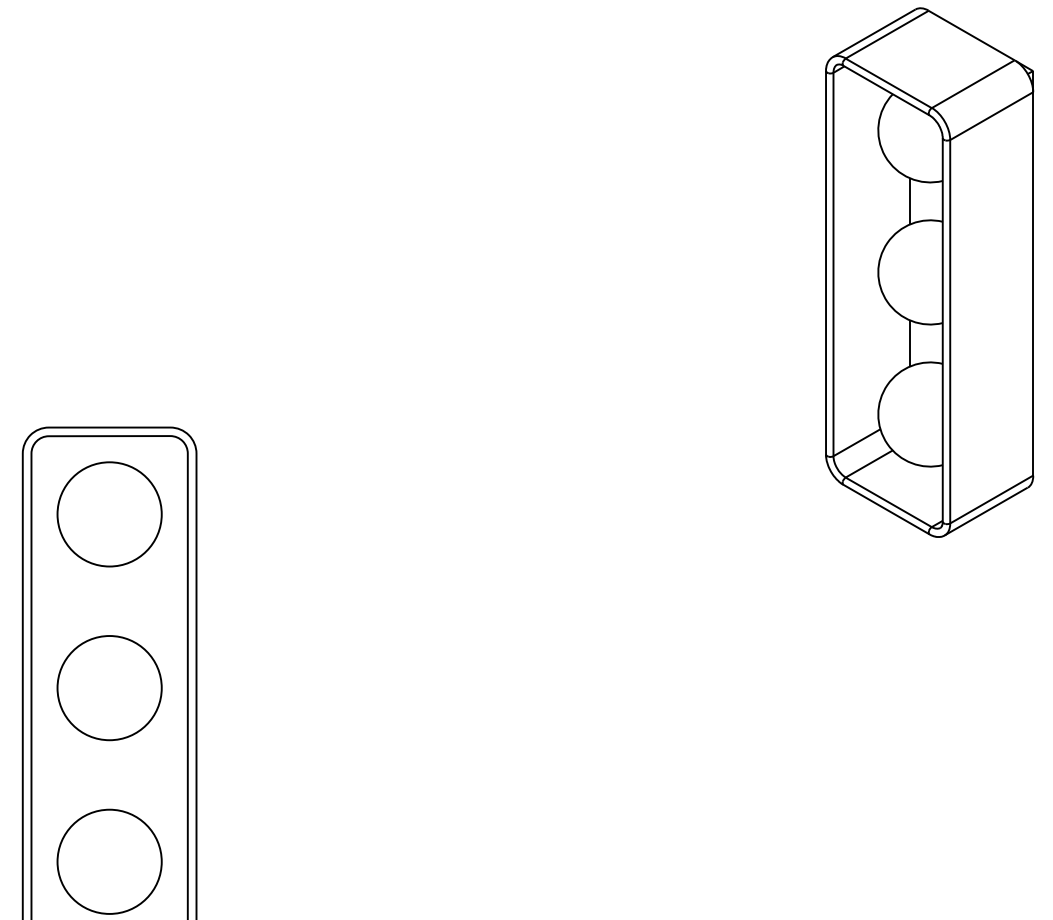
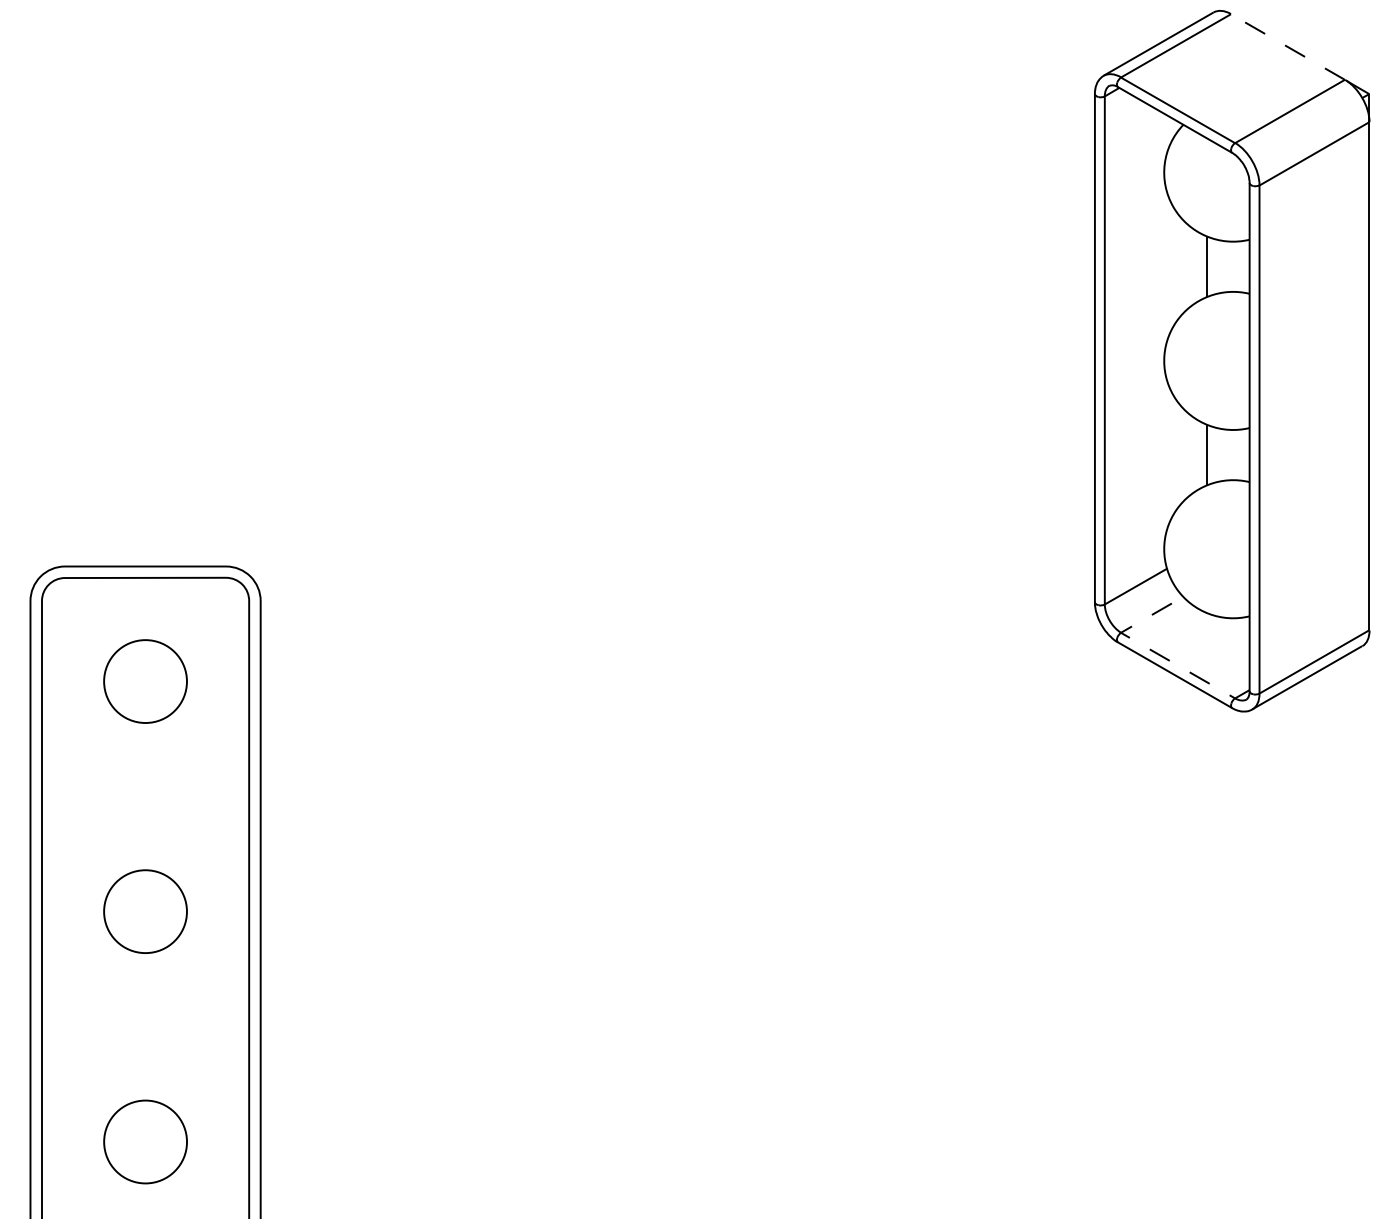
line: (971, 35) -> (1287, 47), solid -> dashed
line: (870, 491) -> (1153, 651), solid -> dashed
circle: (109, 514) -> (145, 681), size x0.6
circle: (109, 687) -> (145, 911), size x0.6
circle: (109, 861) -> (145, 1141), size x0.6

